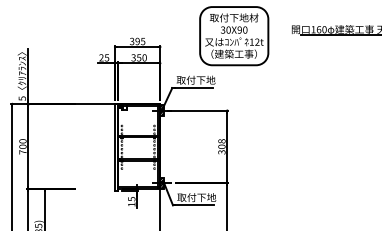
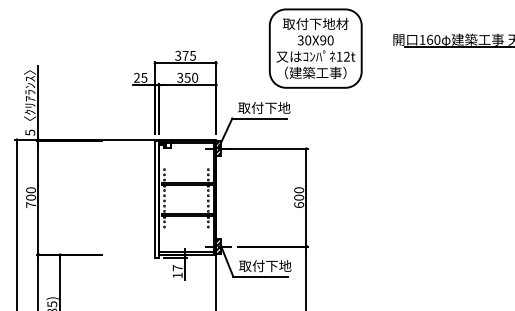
text: (137, 41) -> (185, 55), 395 -> 375
text: (221, 146) -> (298, 197), 308 -> 600
text: (131, 199) -> (177, 268), 15 -> 17

